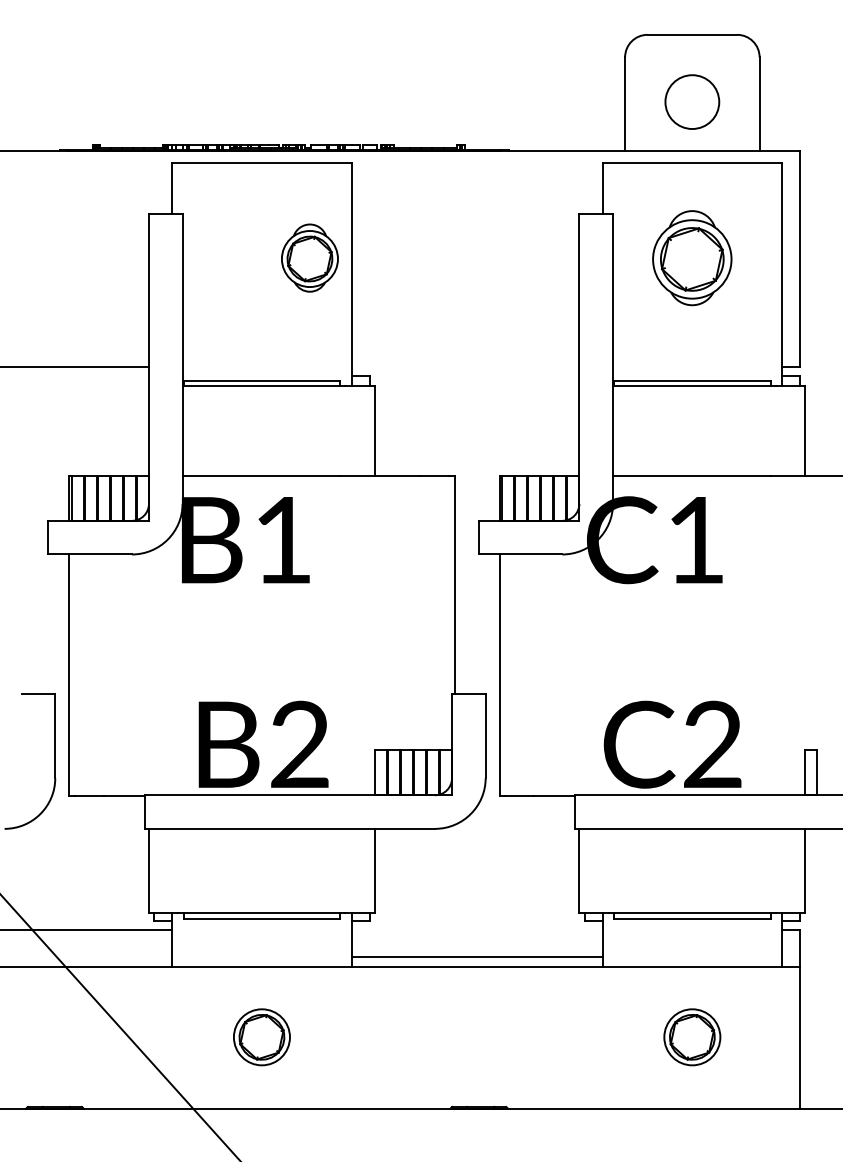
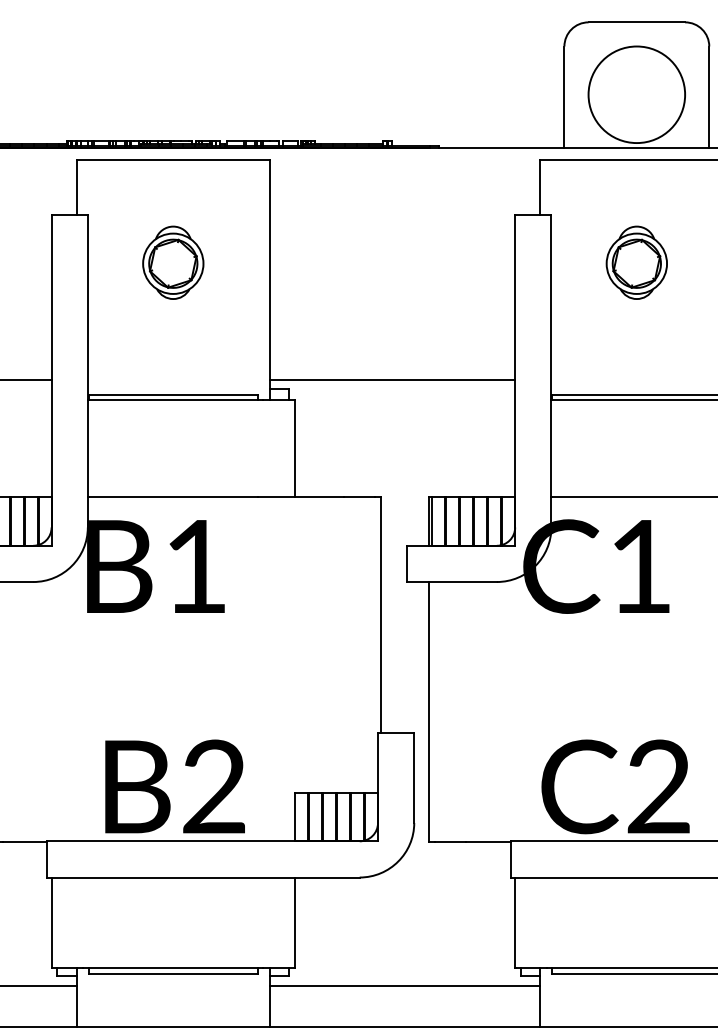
circle: (692, 101) -> (637, 94), size x1.67
part: (309, 257) -> (172, 262), moved
part: (692, 257) -> (637, 262), size x0.71
line: (465, 366) -> (392, 379), added
line: (476, 956) -> (404, 985), moved

